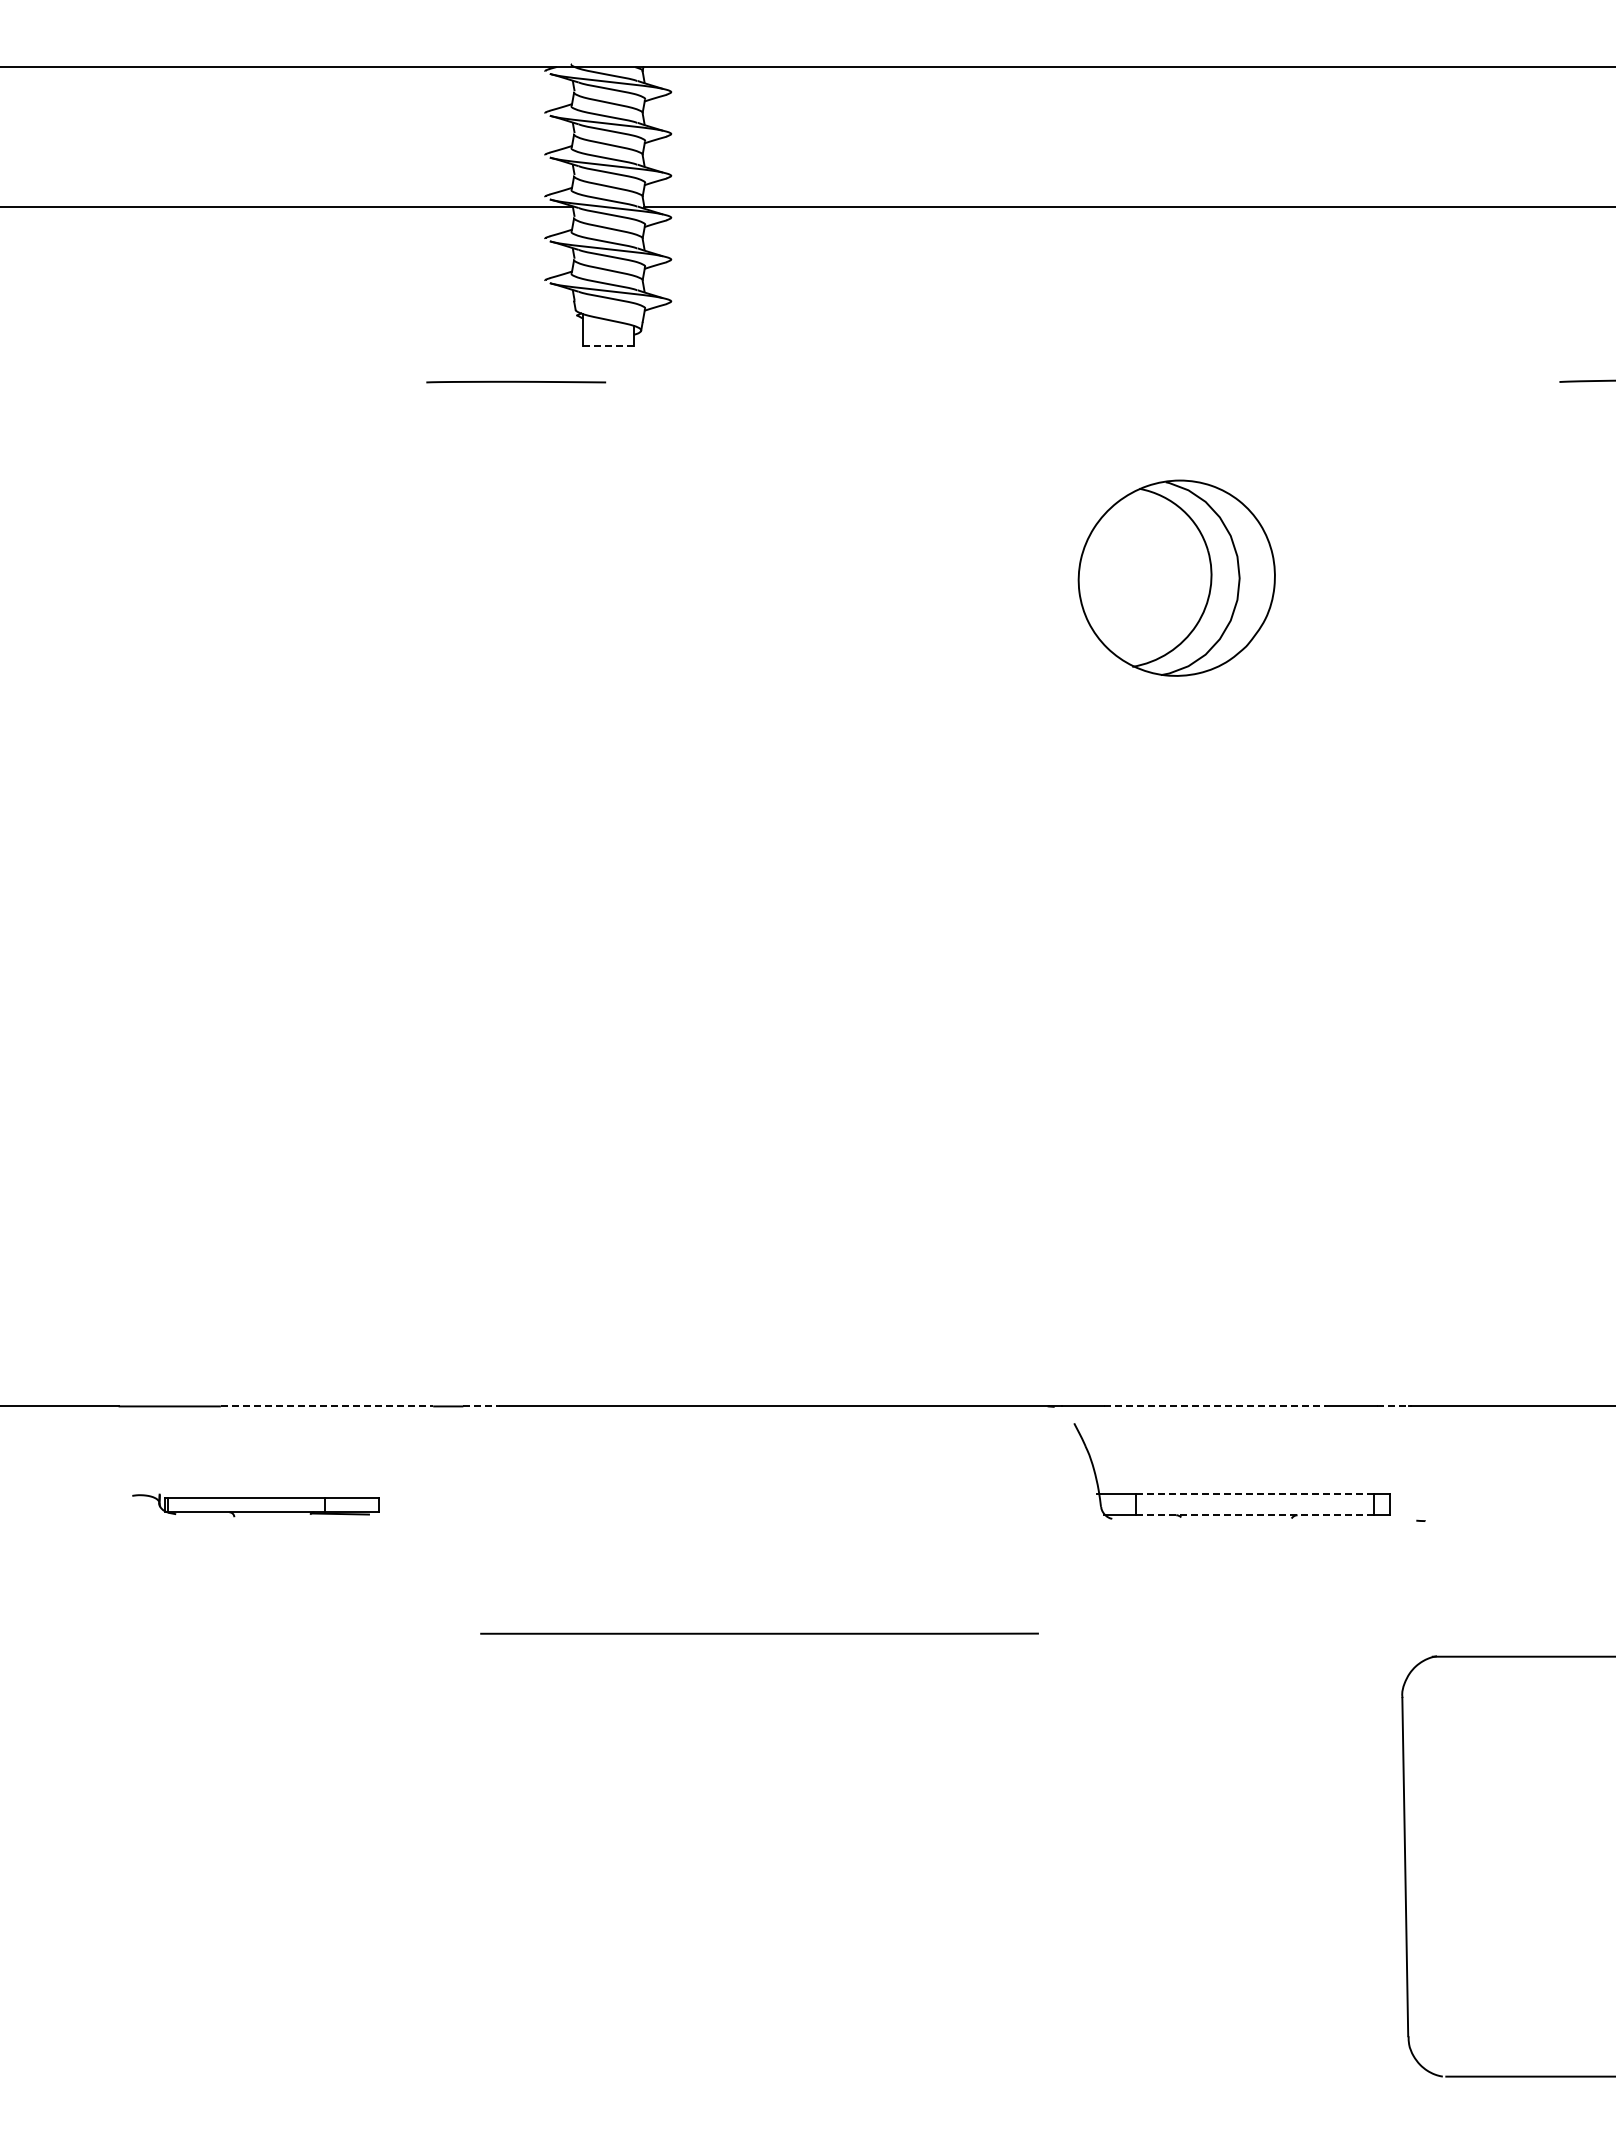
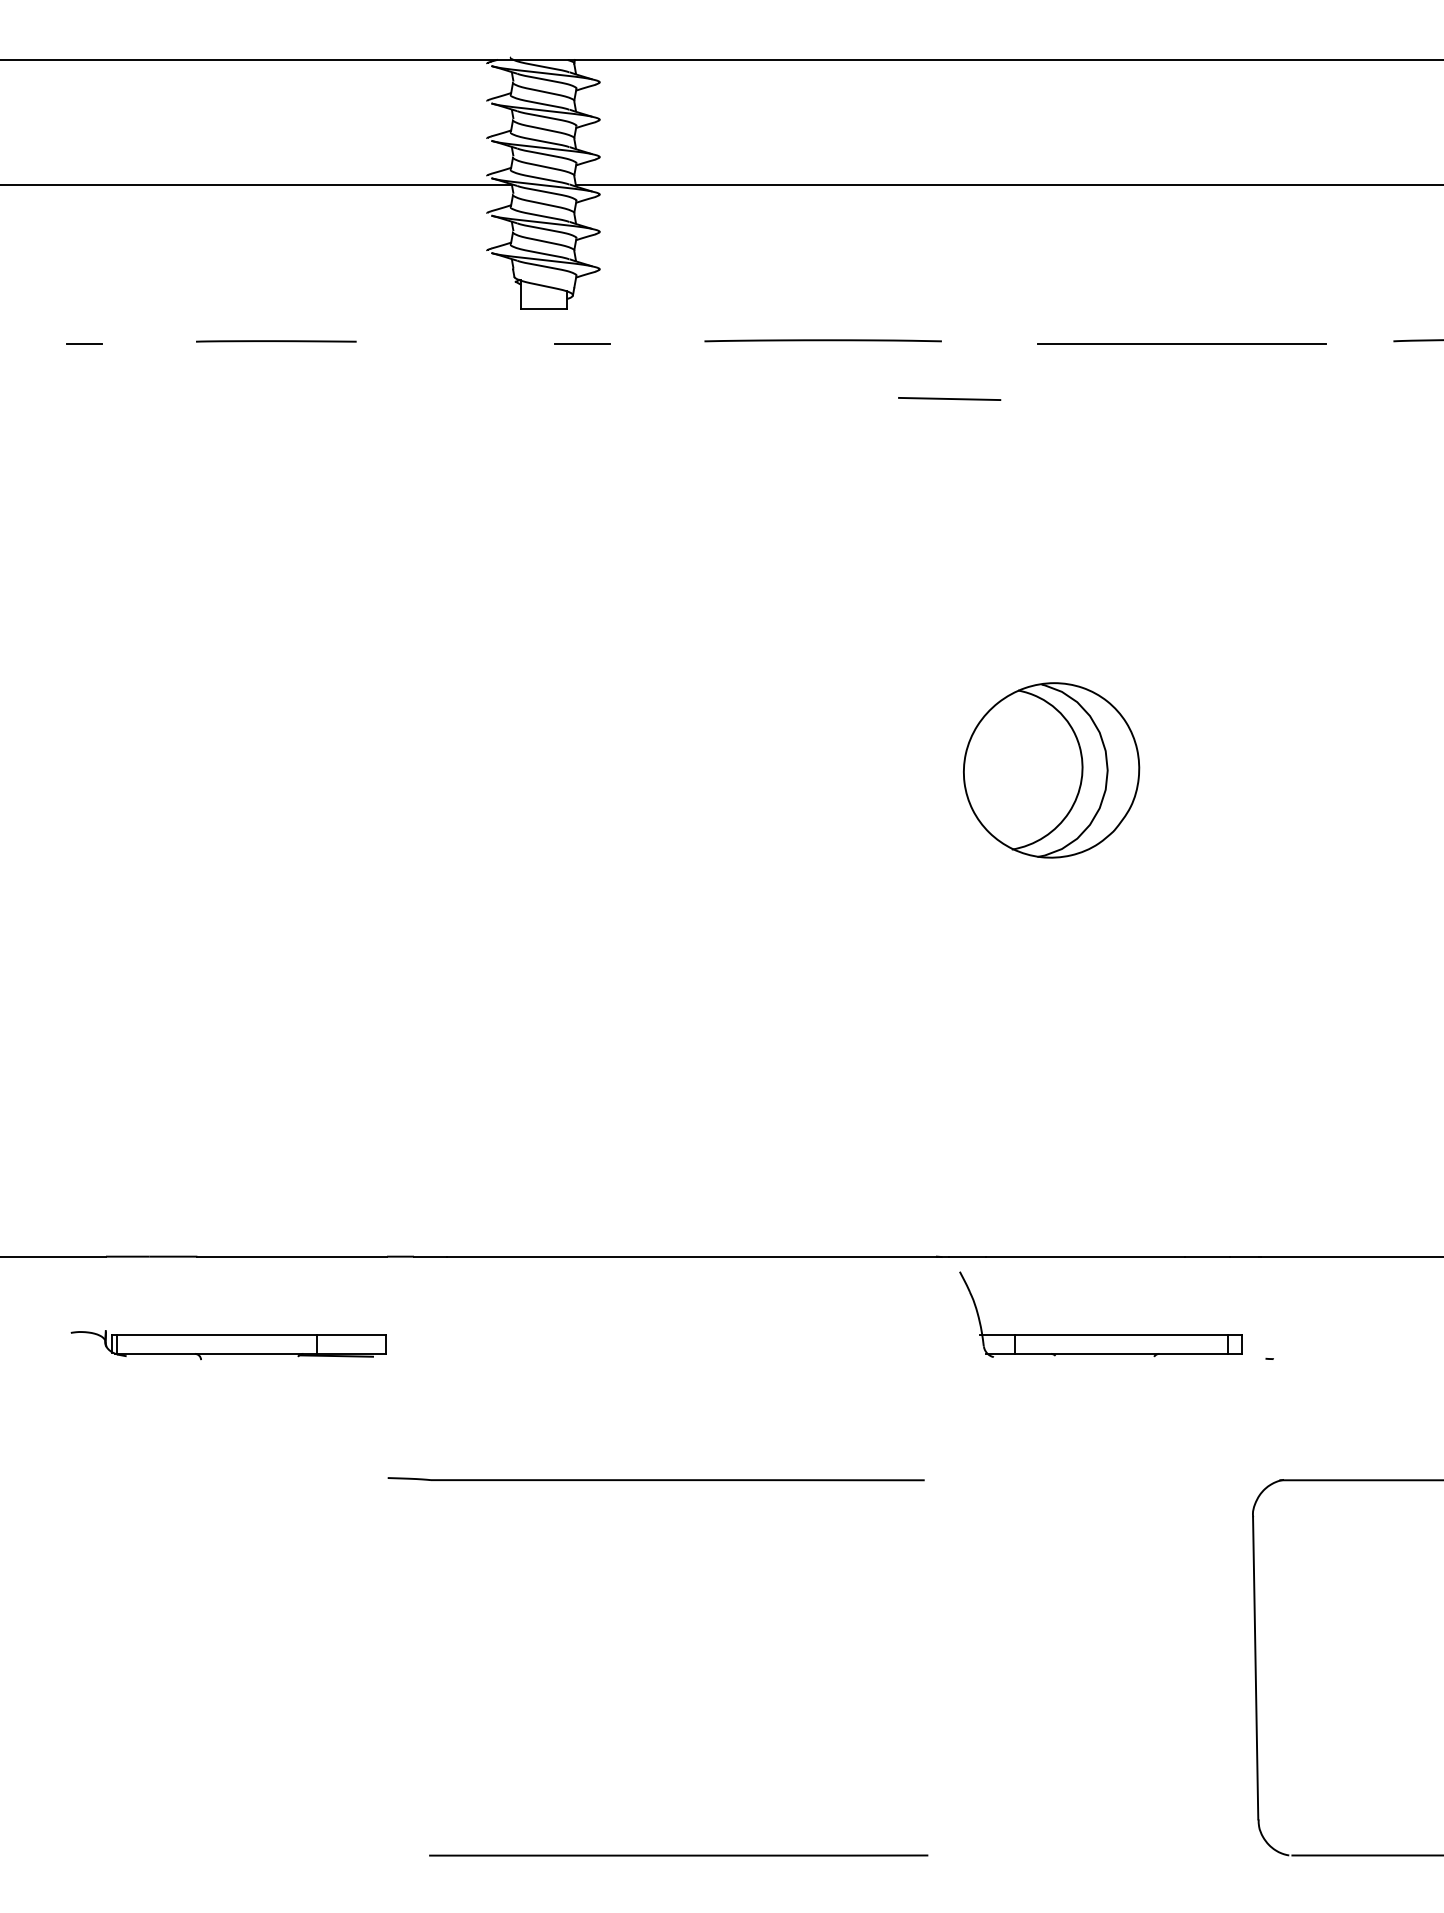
line: (608, 346) -> (543, 309), dashed -> solid
line: (921, 380) -> (823, 339), added
curve: (516, 381) -> (276, 340), moved
line: (94, 385) -> (84, 344), added
line: (651, 385) -> (582, 344), added
line: (1322, 385) -> (1181, 344), added
line: (1062, 446) -> (949, 398), added
part: (1176, 577) -> (1051, 769), moved
line: (327, 1406) -> (292, 1256), dashed -> solid
line: (482, 1406) -> (431, 1256), dashed -> solid
line: (1214, 1406) -> (1085, 1256), dashed -> solid
line: (1392, 1406) -> (1244, 1256), dashed -> solid
line: (1254, 1494) -> (1120, 1335), dashed -> solid
part: (255, 1505) -> (228, 1345), size x1.43
line: (1254, 1515) -> (1120, 1354), dashed -> solid
line: (759, 1633) -> (678, 1855), moved
part: (733, 1655) -> (655, 1479), added

